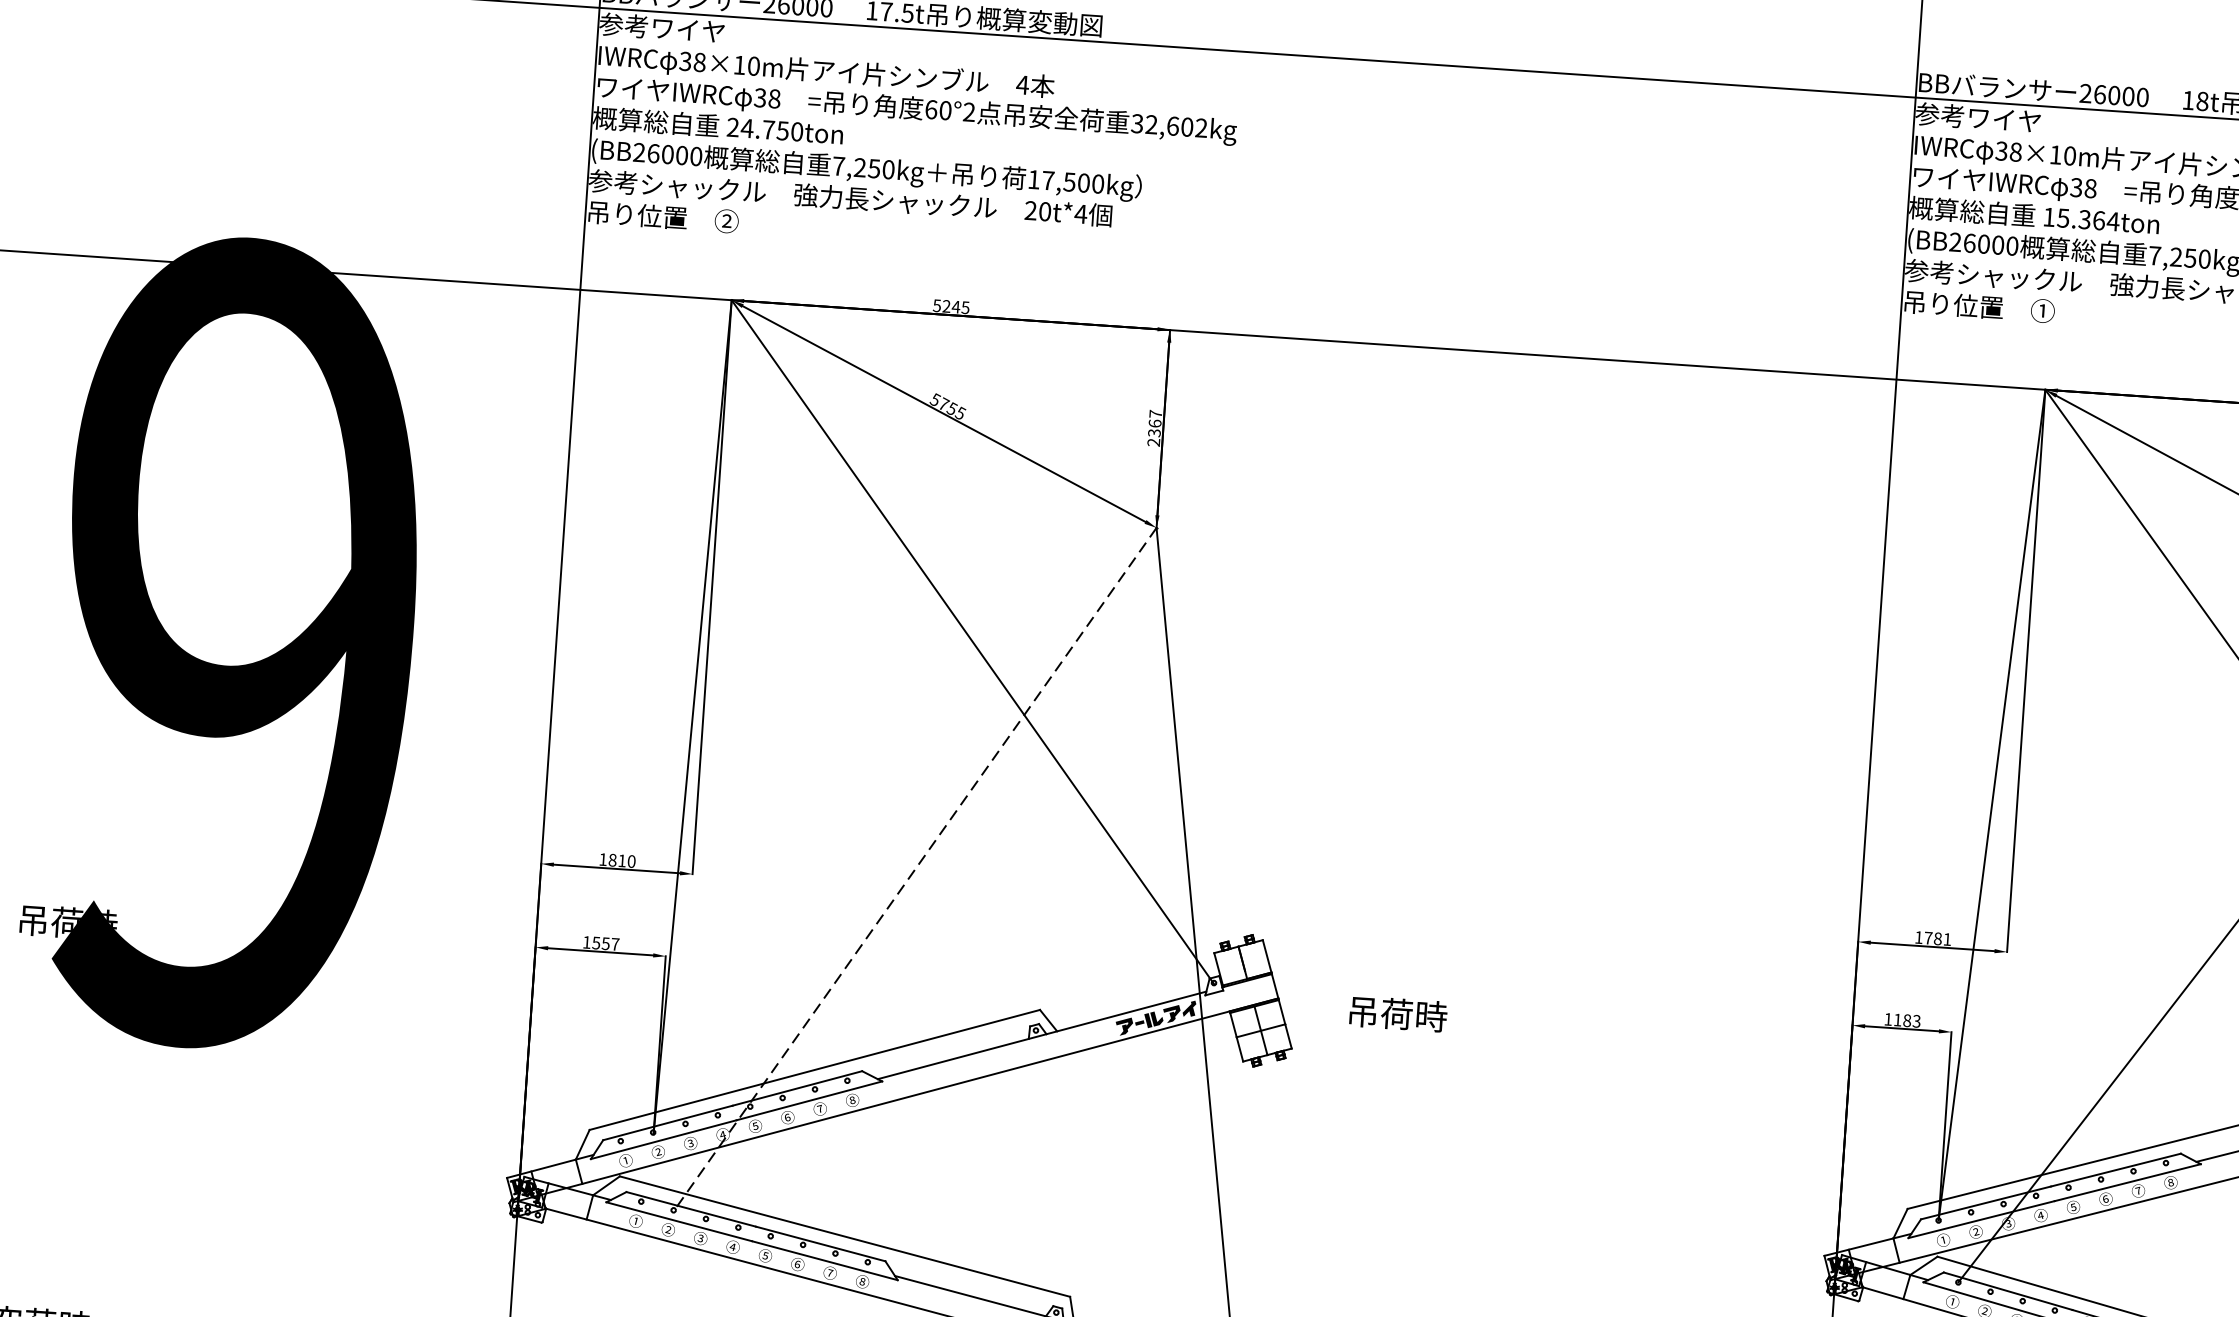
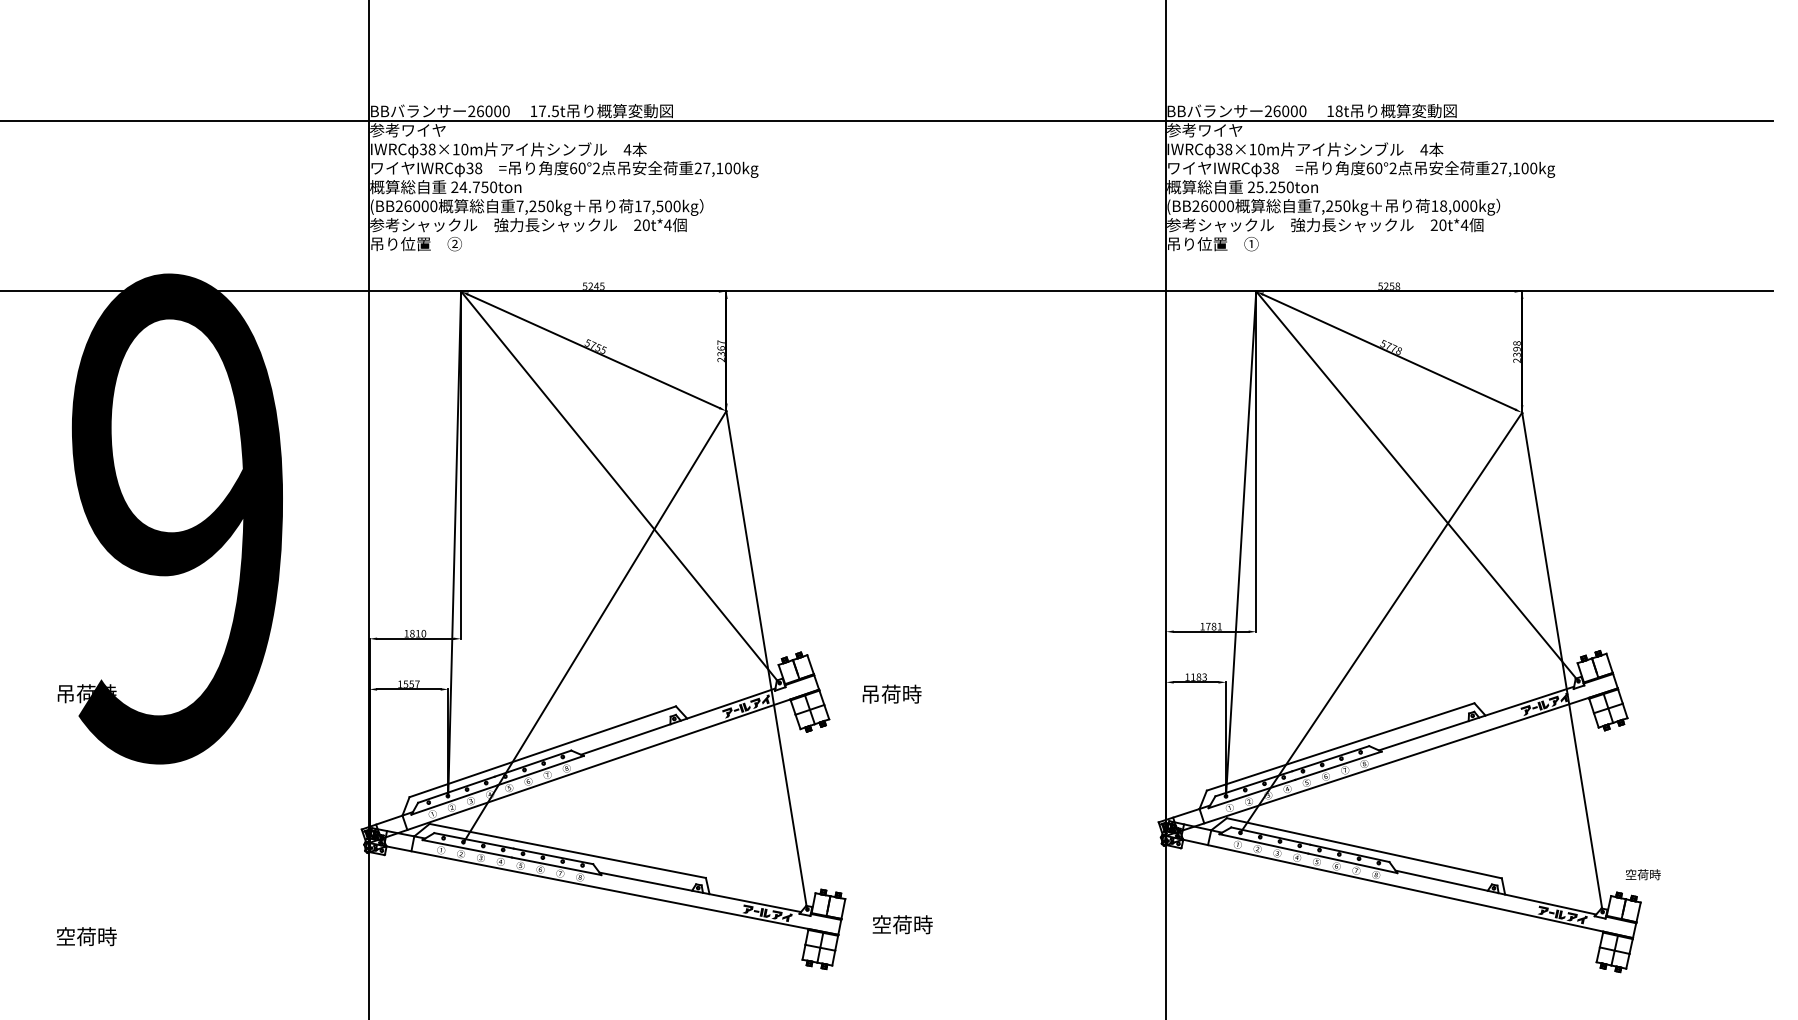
text: (1169, 126) -> (717, 168), 32,602kg -> 27,100kg
text: (2082, 219) -> (1271, 187), 15.364ton -> 25.250ton
line: (914, 870) -> (594, 627), dashed -> solid

